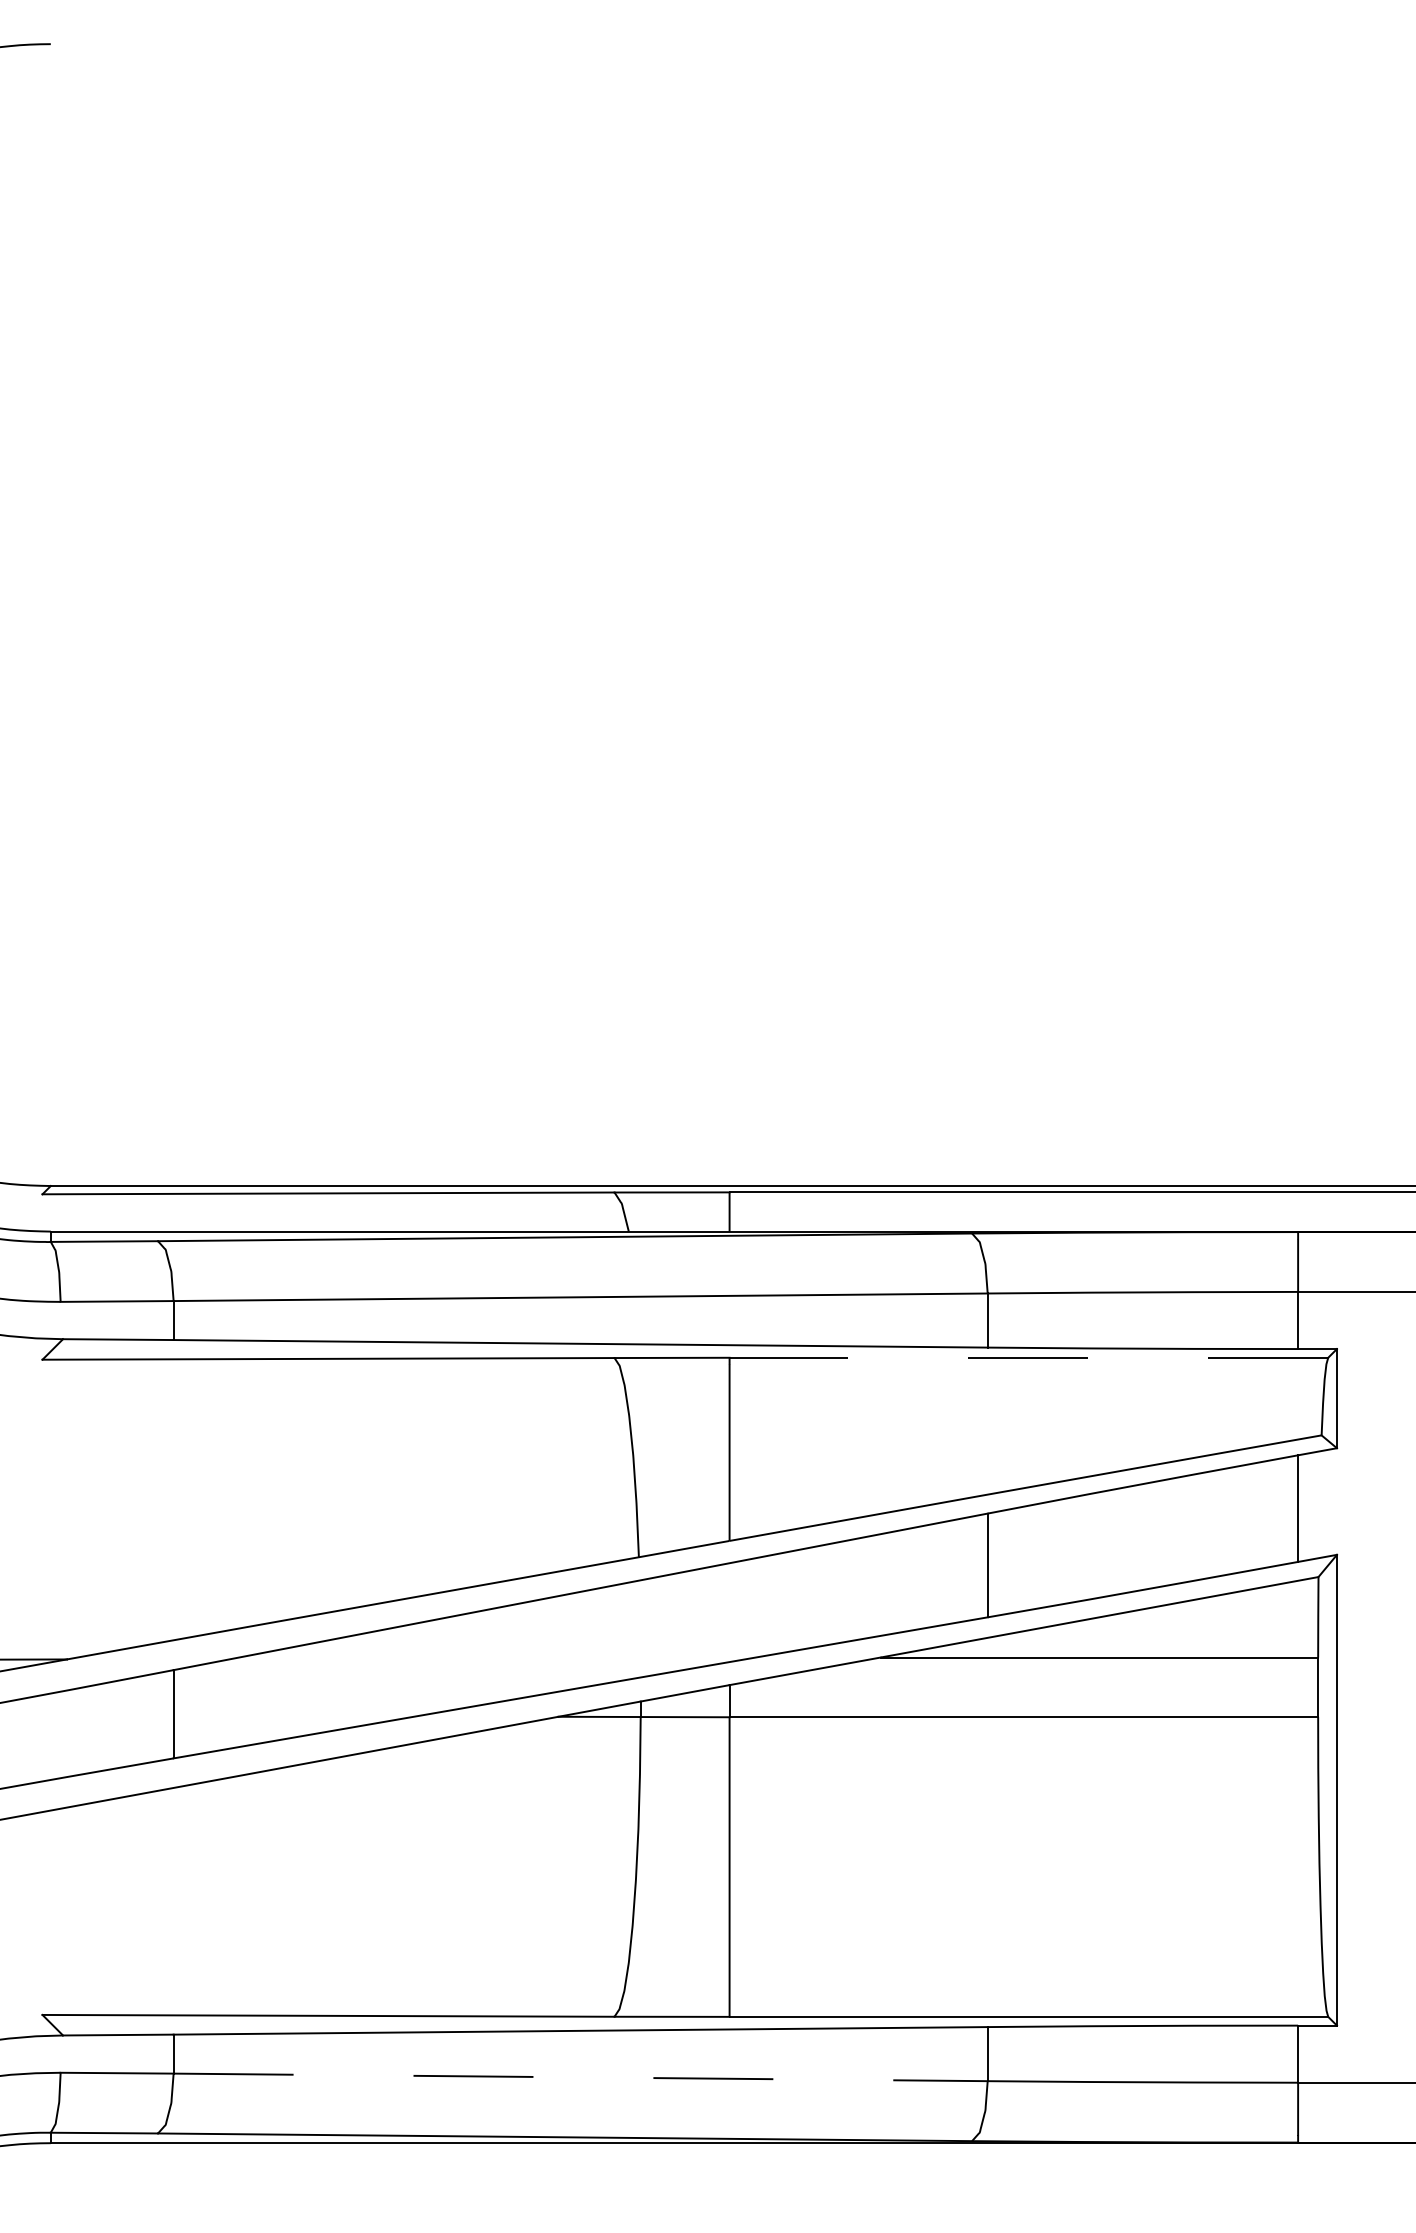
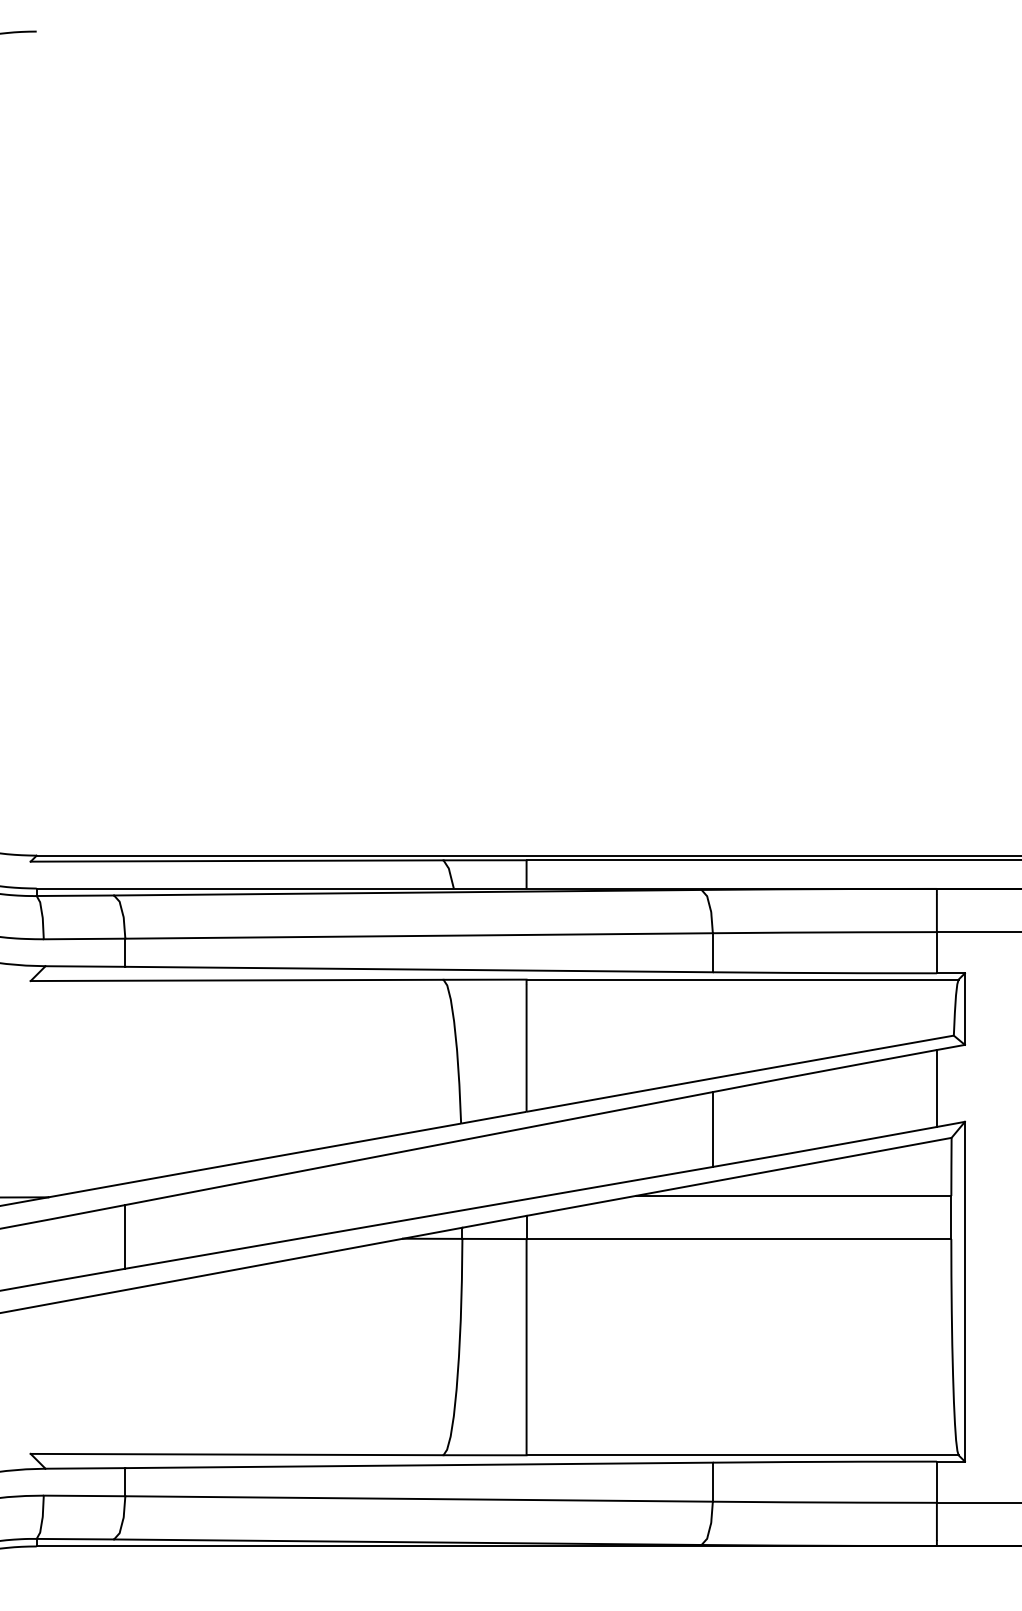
line: (1028, 1357) -> (742, 979), dashed -> solid
line: (581, 2077) -> (419, 1499), dashed -> solid

